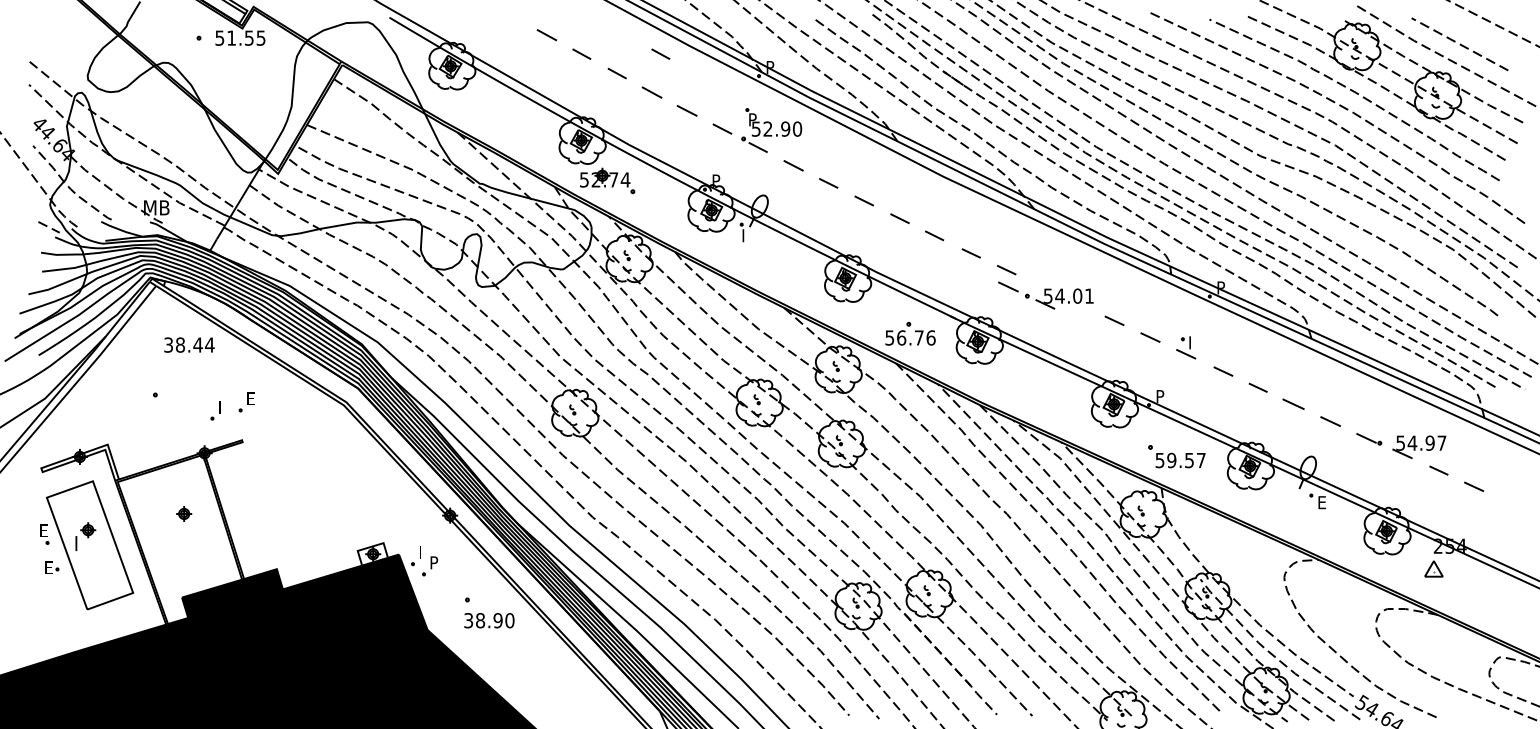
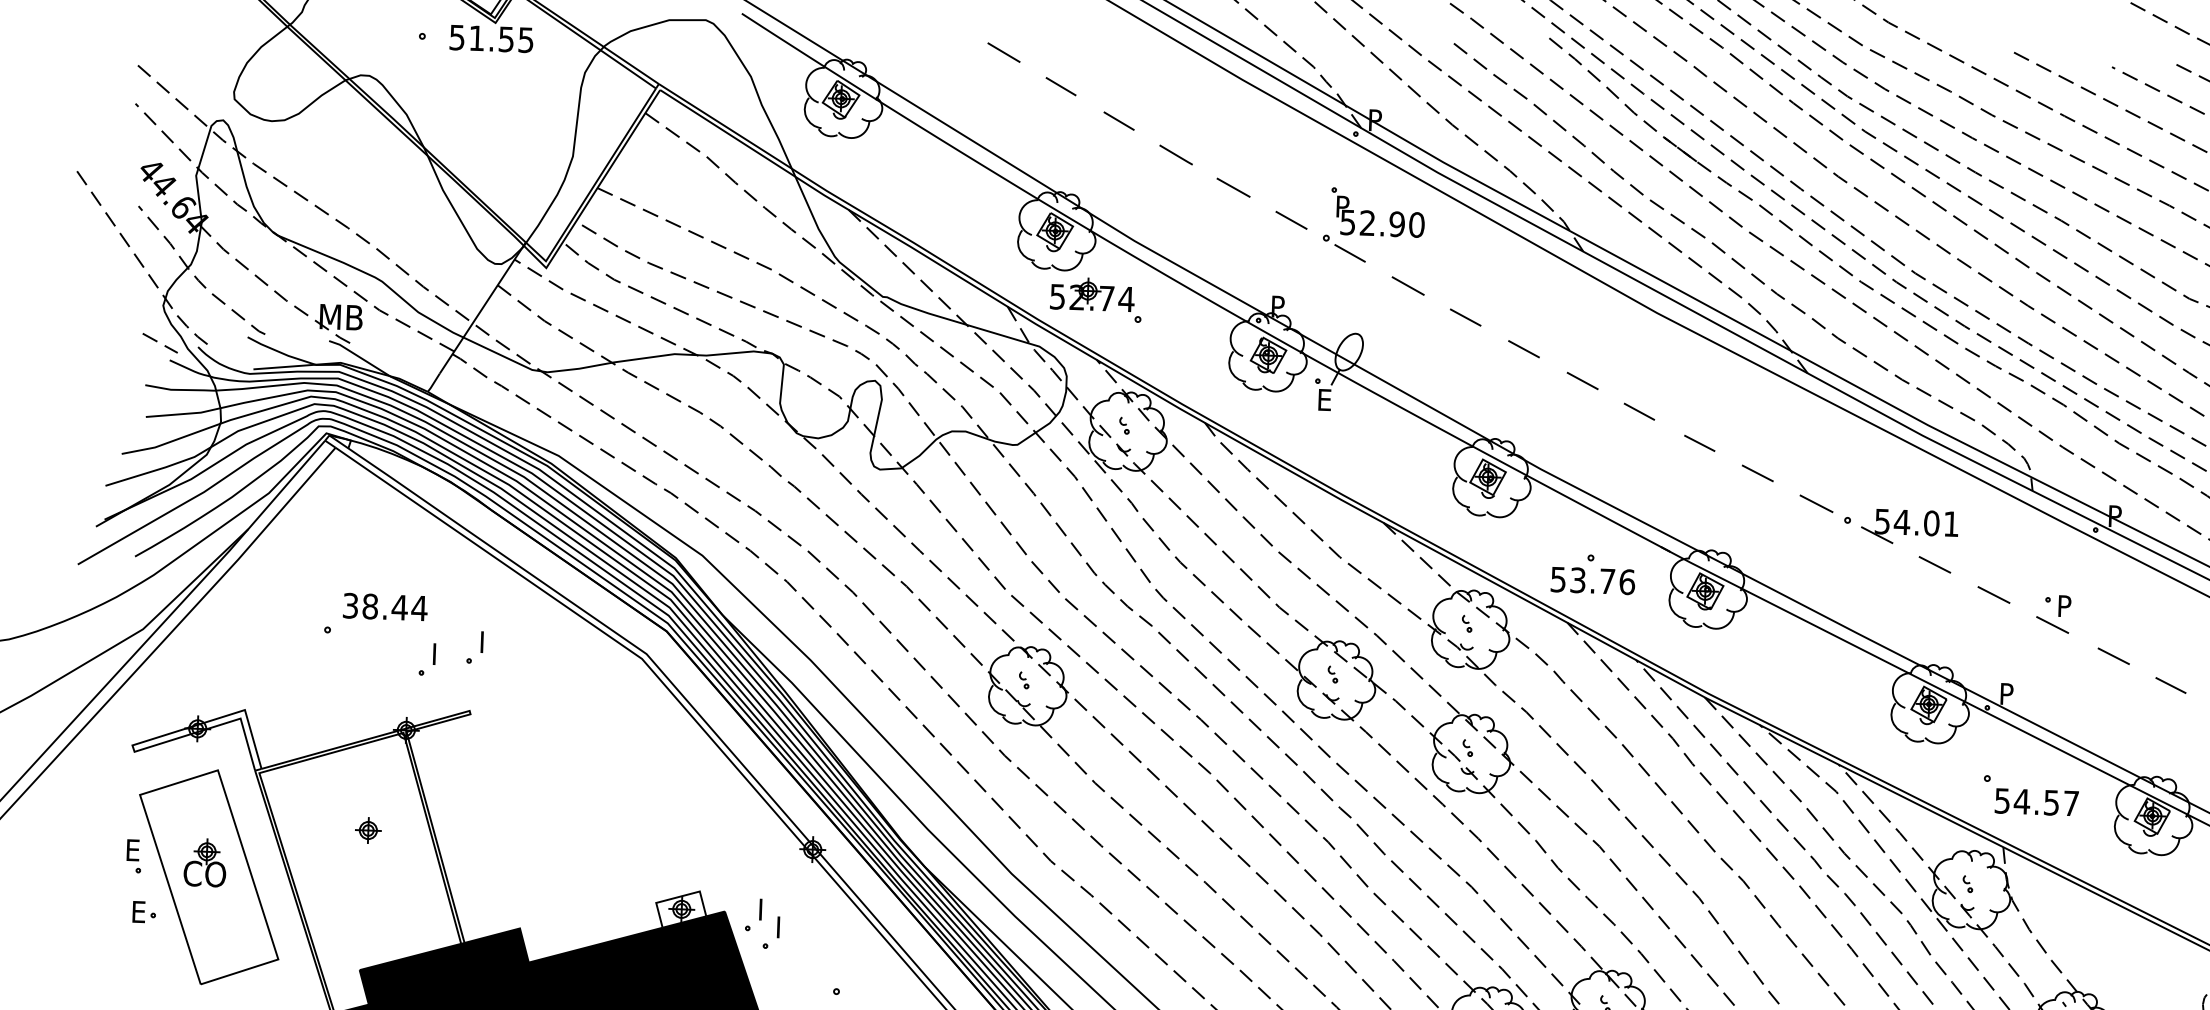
line: (660, 53) -> (1192, 90), removed
text: (747, 235) -> (1326, 399), I -> E
part: (1045, 295) -> (1877, 520), moved
text: (901, 337) -> (1577, 579), 56.76 -> 53.76
text: (1193, 339) -> (2065, 600), I -> P
text: (189, 344) -> (385, 606), moved
text: (251, 398) -> (487, 641), E -> I
text: (1171, 460) -> (2021, 801), 59.57 -> 54.57
text: (87, 543) -> (205, 873), I -> CO
text: (434, 562) -> (783, 926), P -> I

